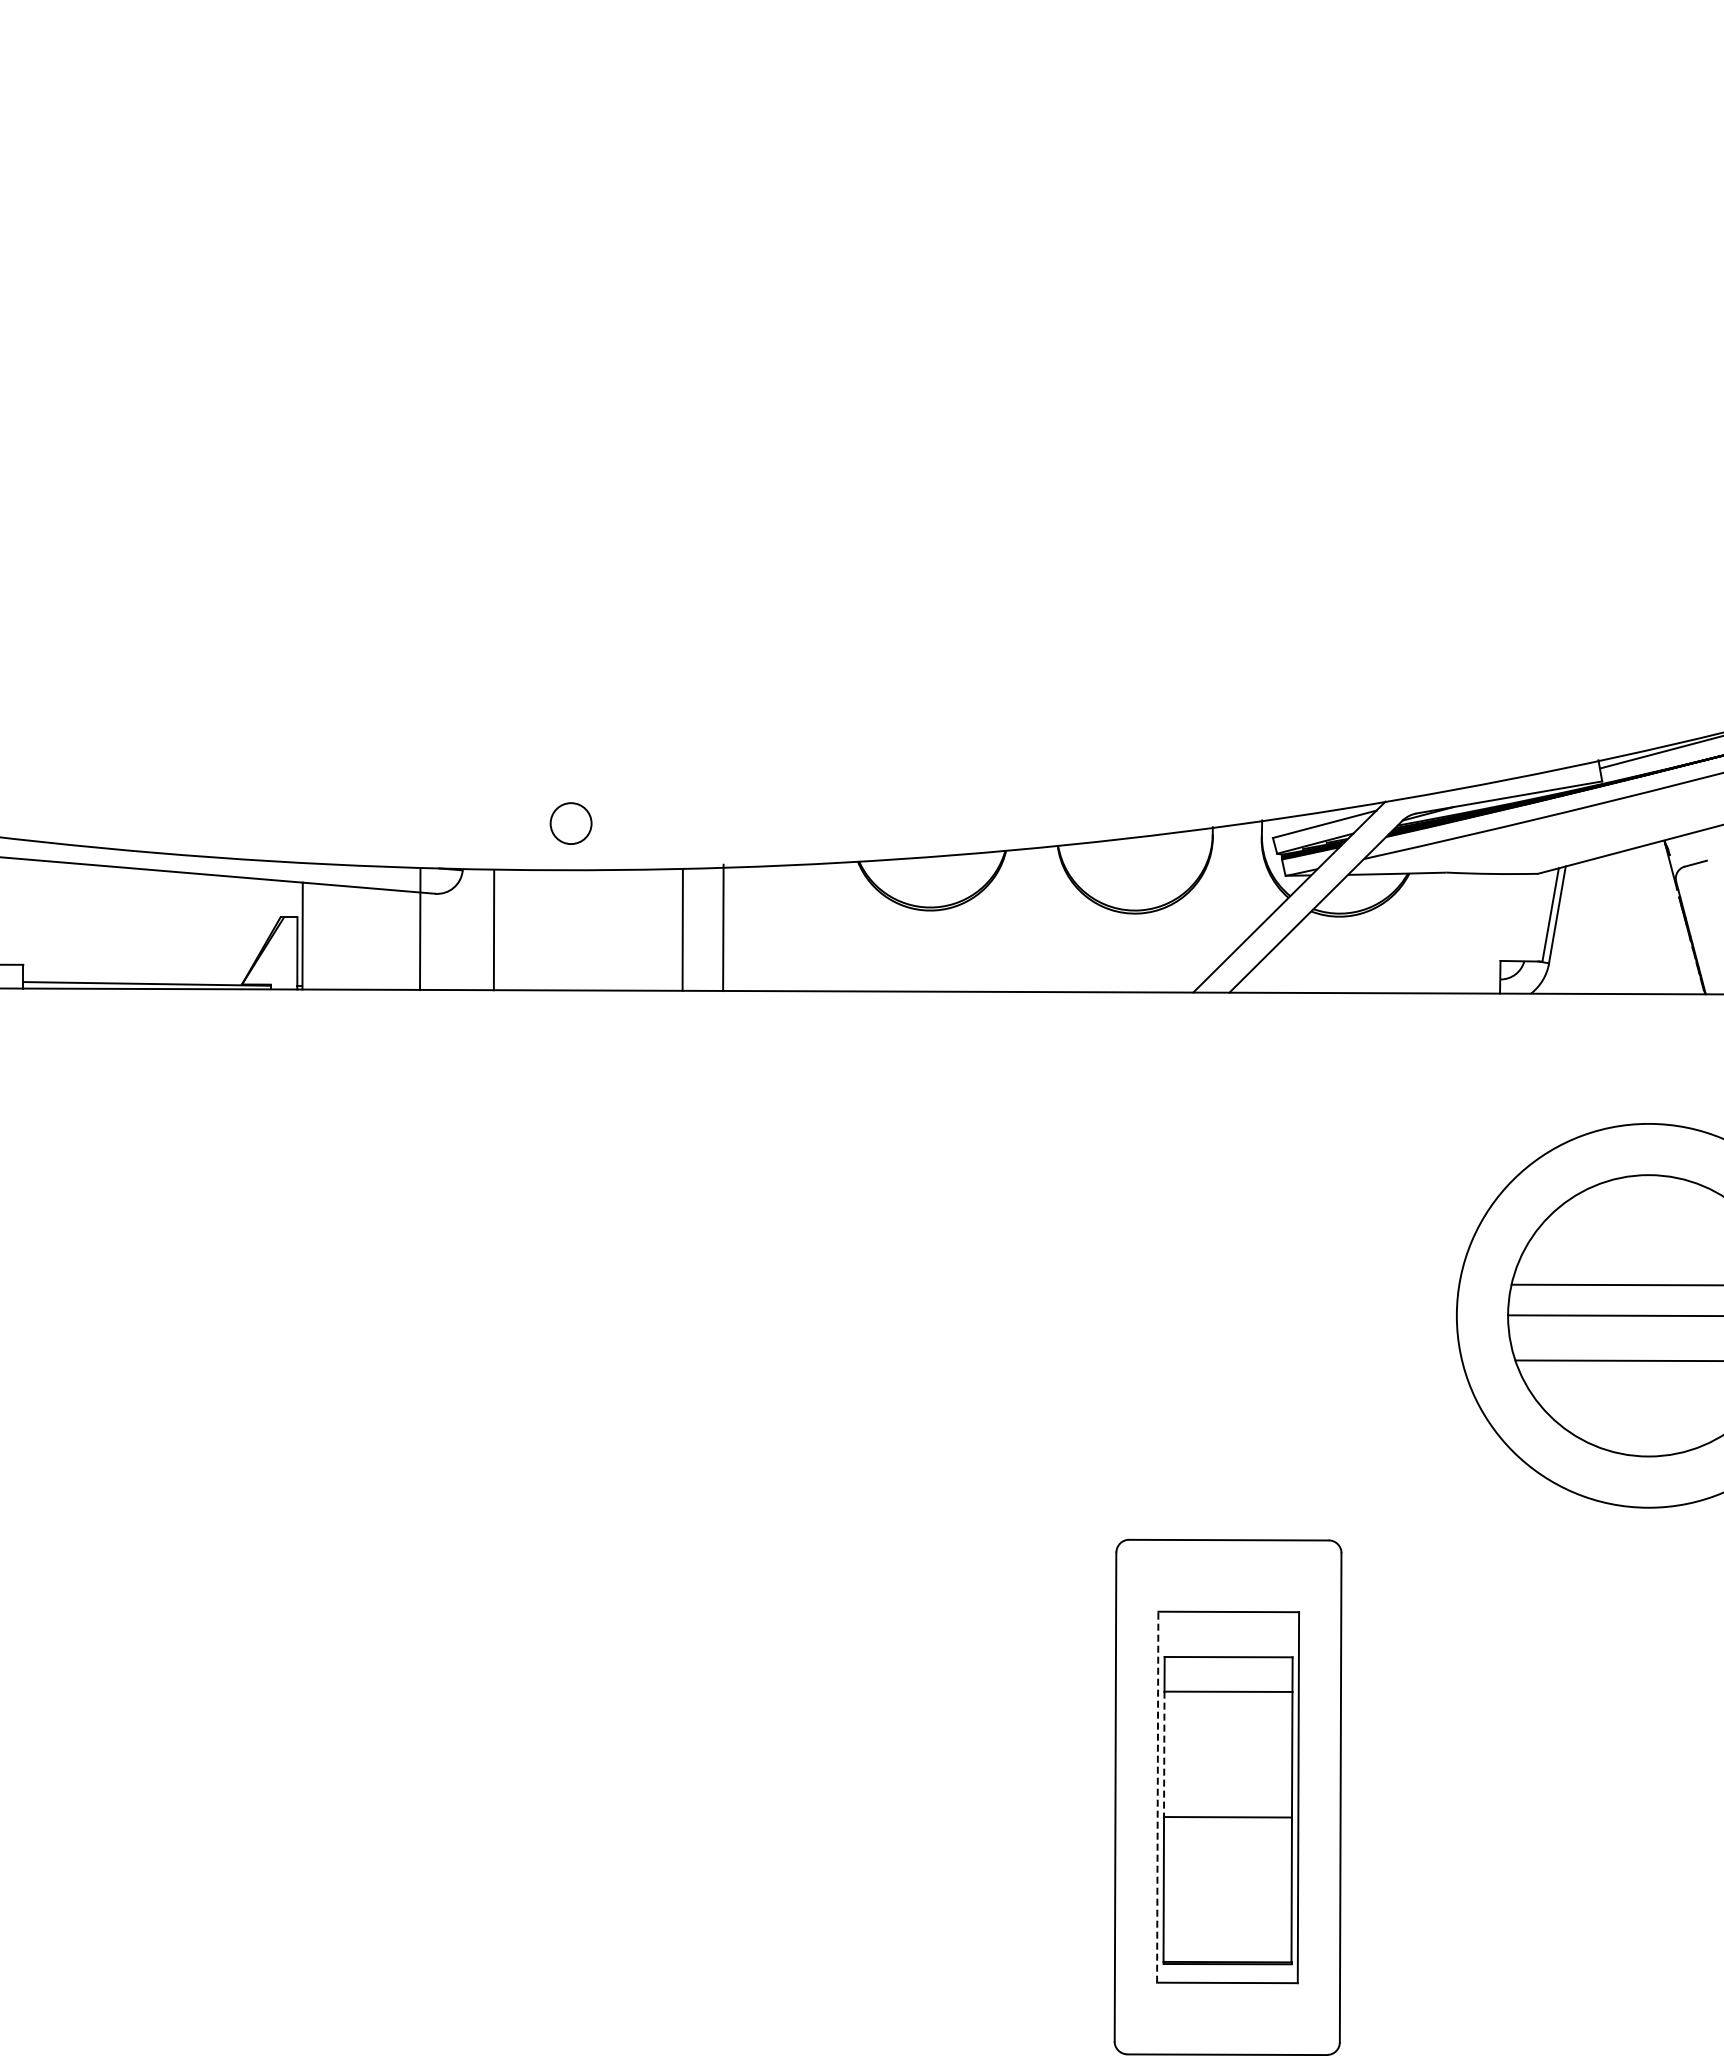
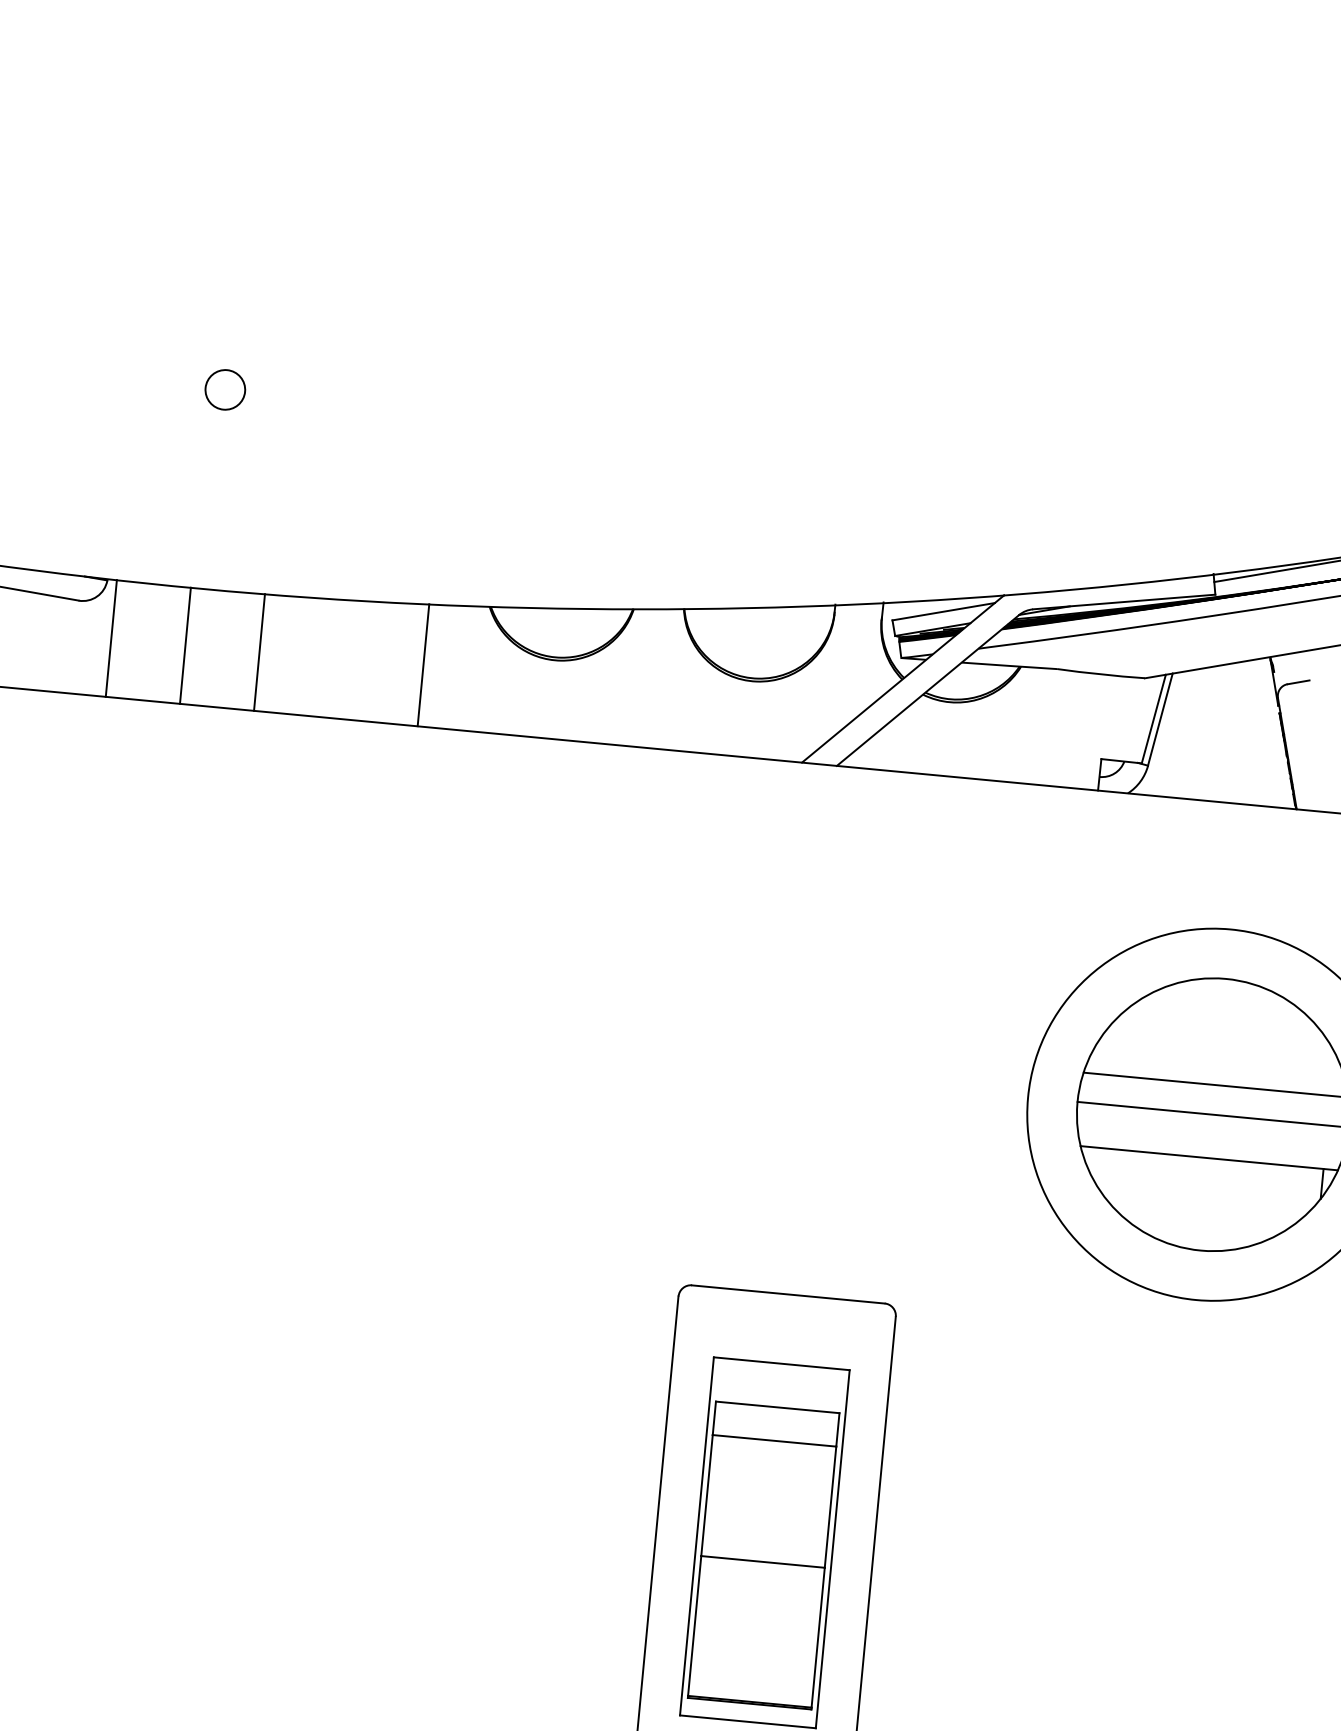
circle: (570, 823) -> (224, 389), moved
line: (723, 927) -> (423, 664), moved
line: (420, 929) -> (111, 638), moved
line: (682, 929) -> (259, 651), moved
line: (493, 930) -> (184, 646), moved
line: (1164, 1754) -> (707, 1495), dashed -> solid
line: (1157, 1796) -> (696, 1535), dashed -> solid

